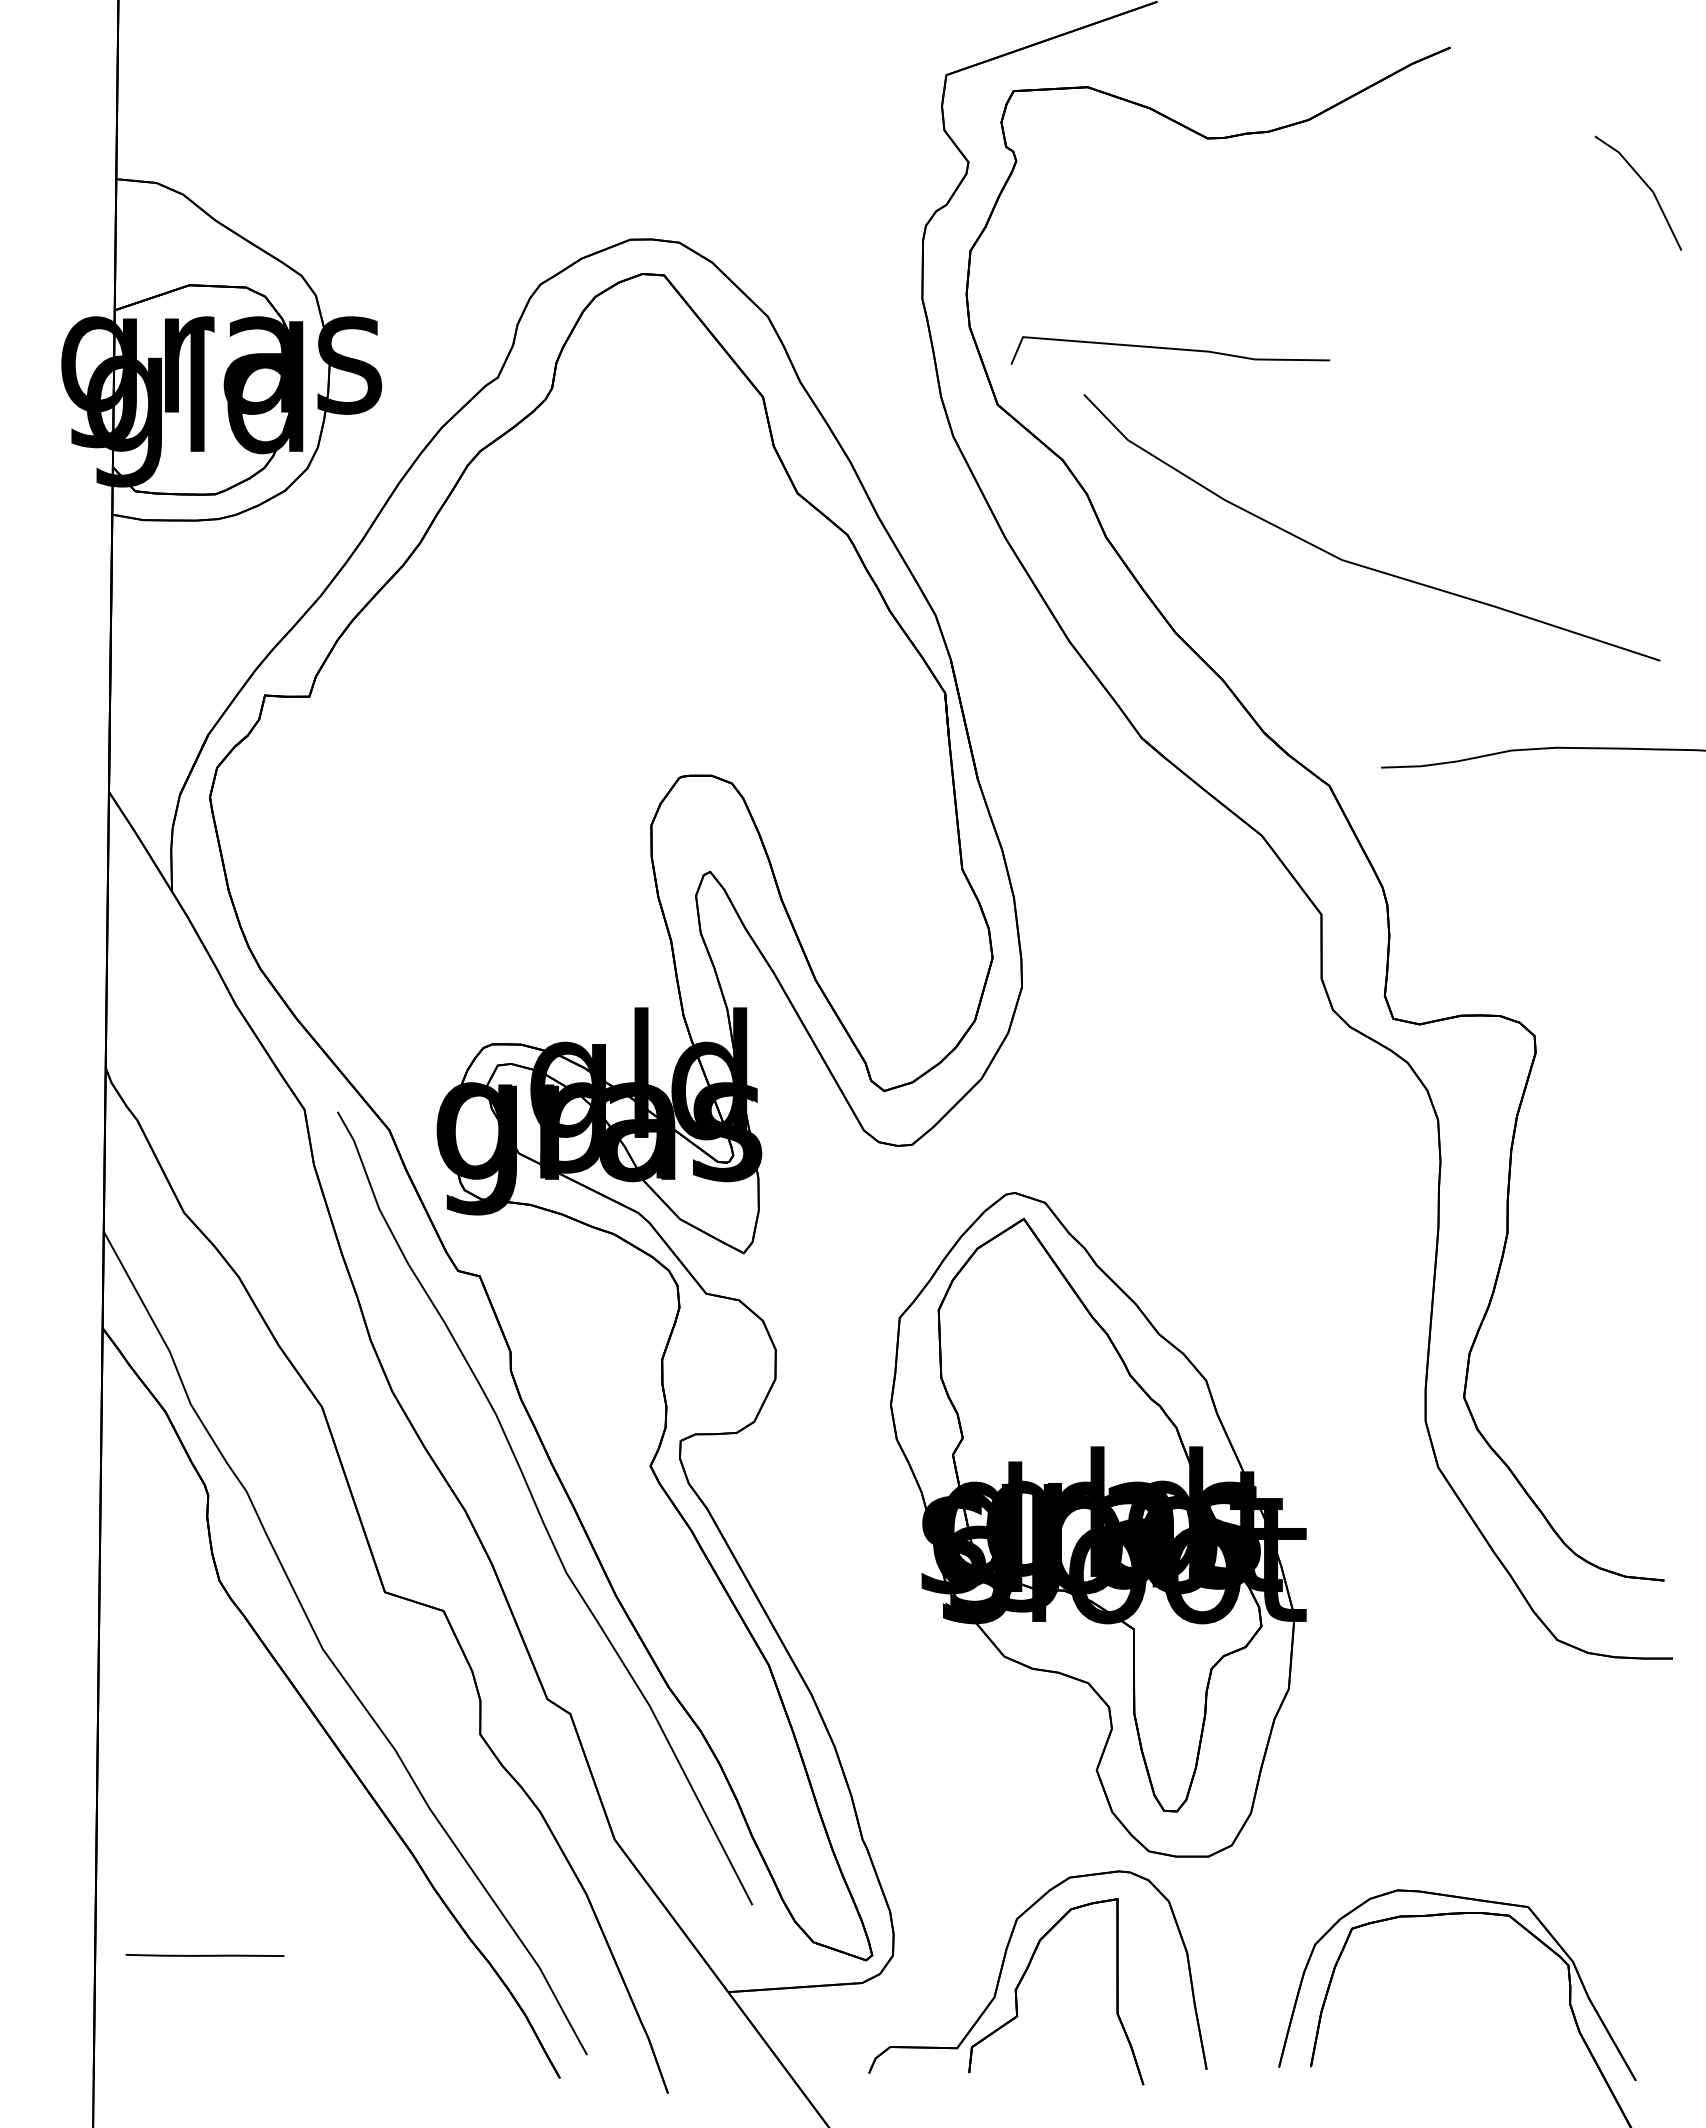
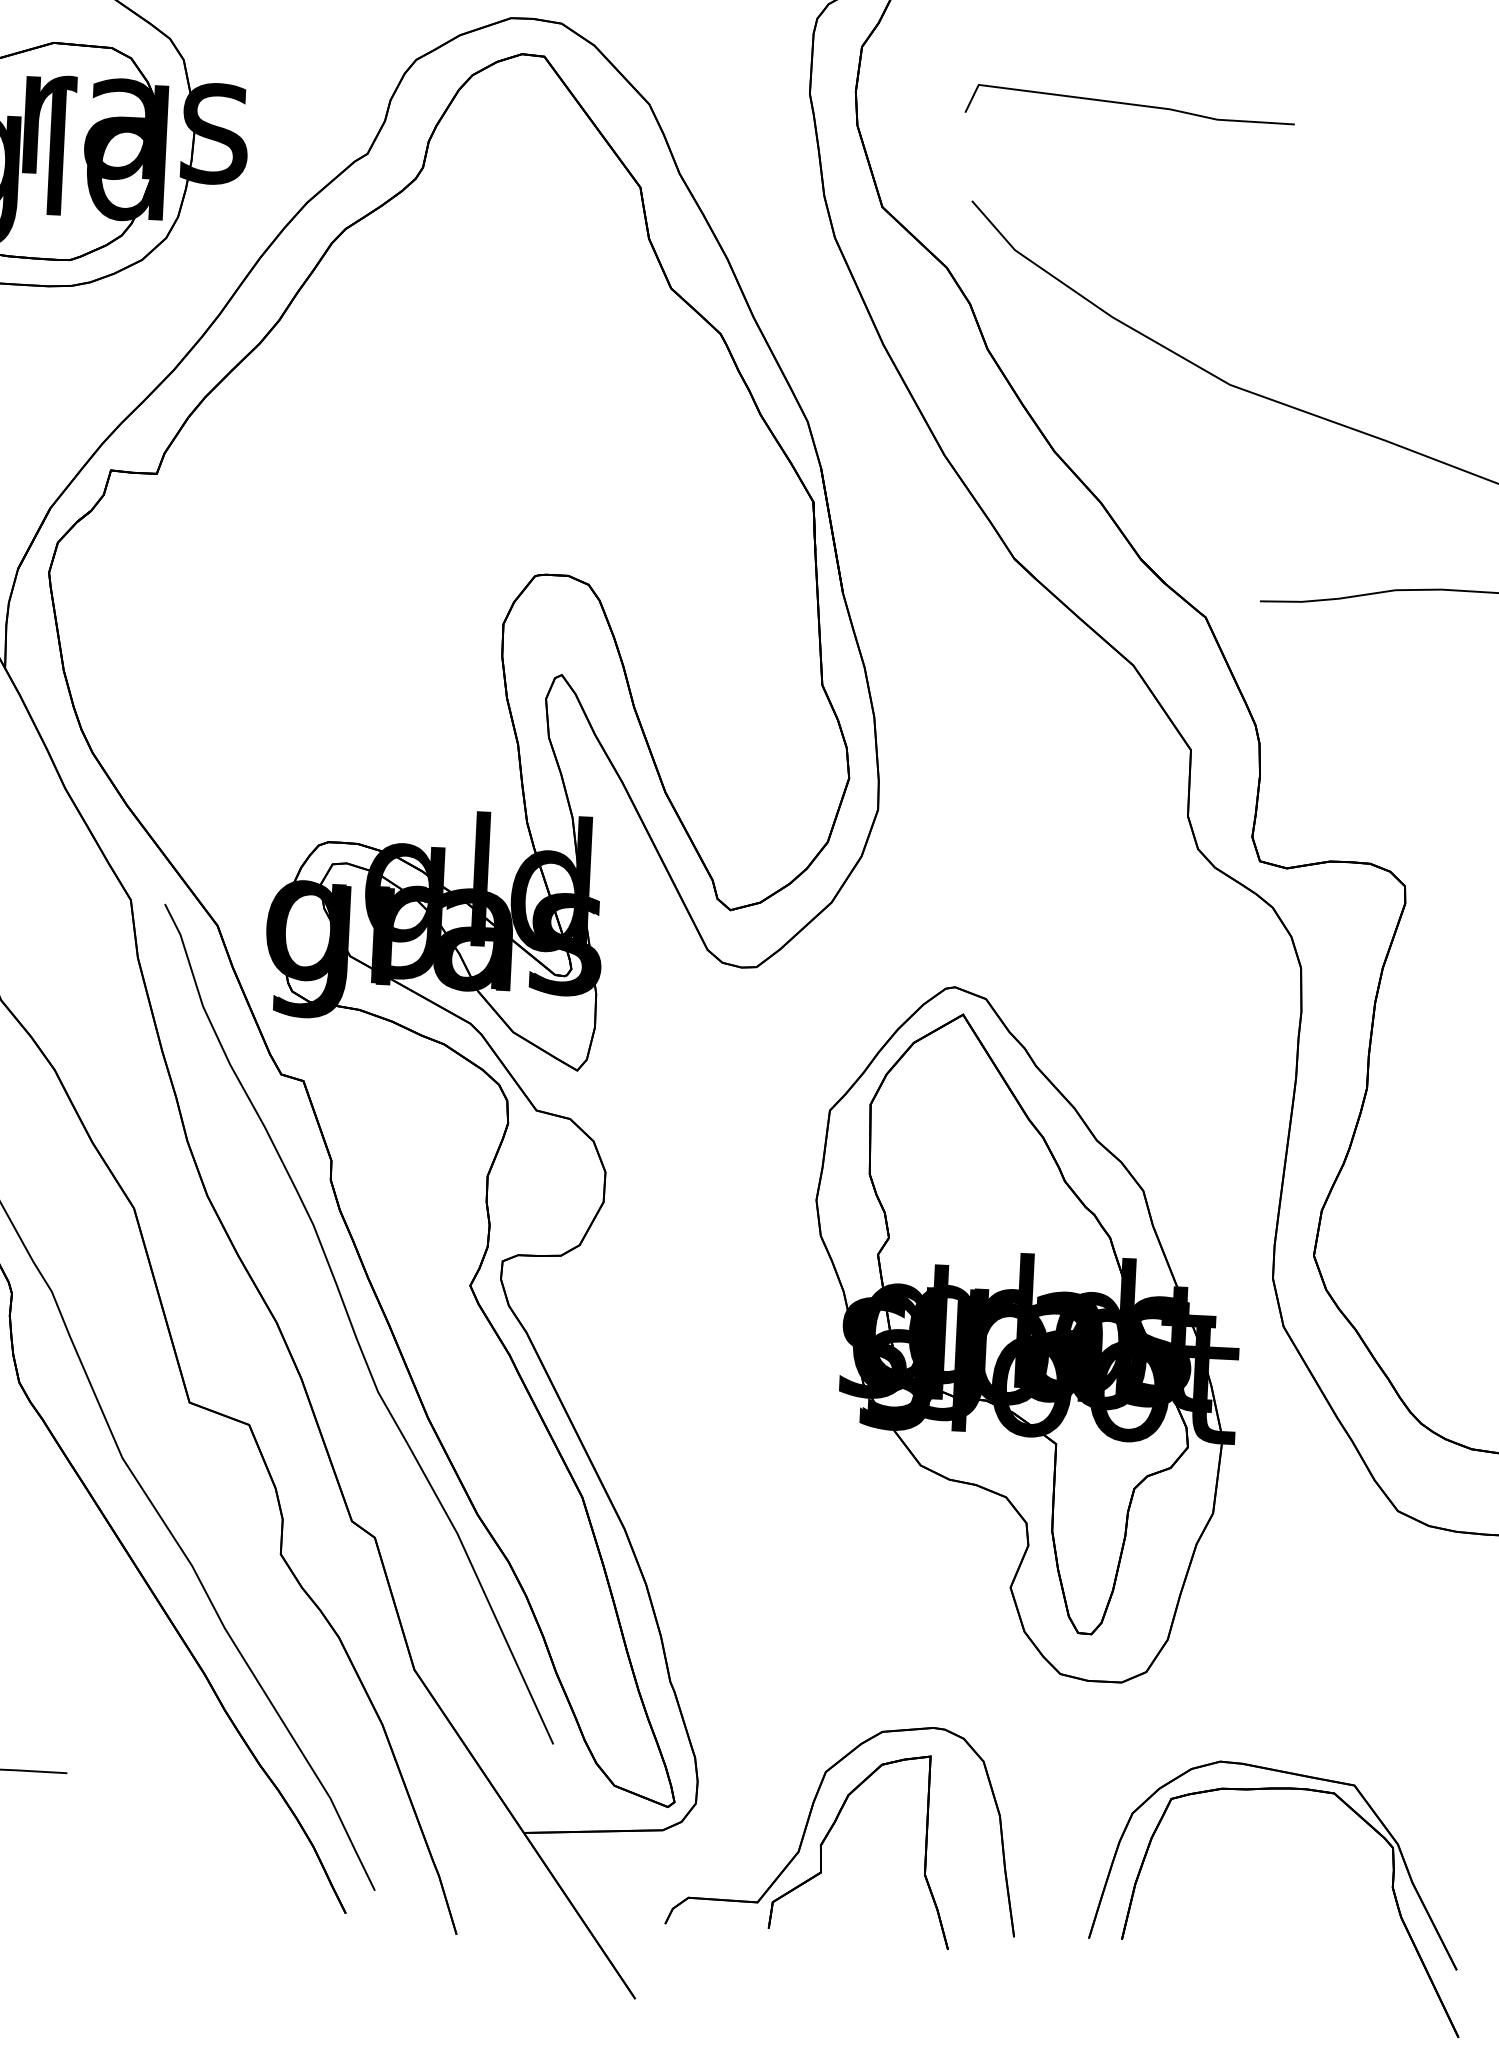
curve: (1170, 349) -> (1130, 105), moved
part: (1098, 1524) -> (1024, 1333), moved

